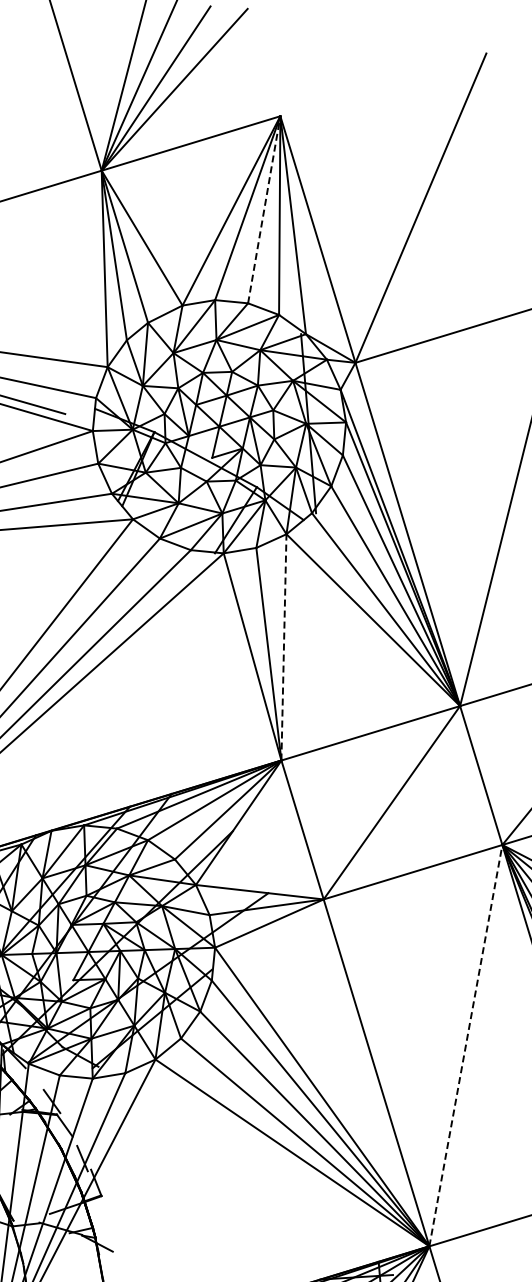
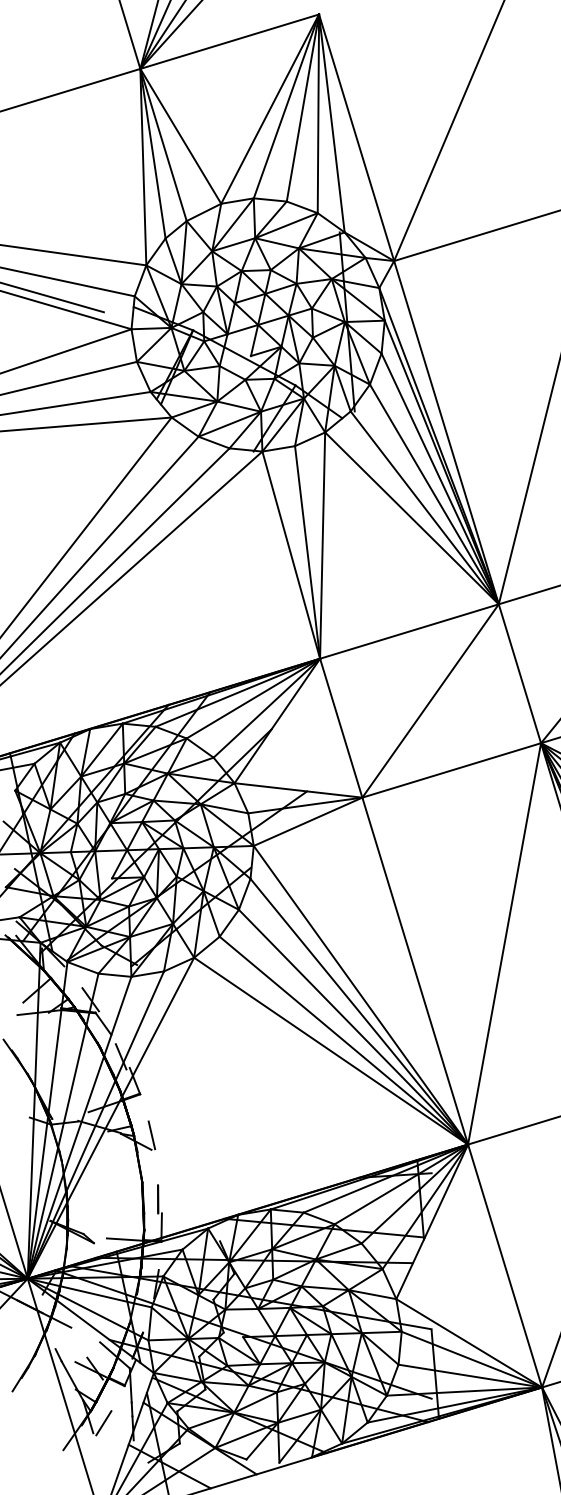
line: (263, 210) -> (302, 108), dashed -> solid
line: (283, 647) -> (322, 545), dashed -> solid
line: (465, 1045) -> (504, 943), dashed -> solid
line: (112, 1237) -> (151, 1135), added

